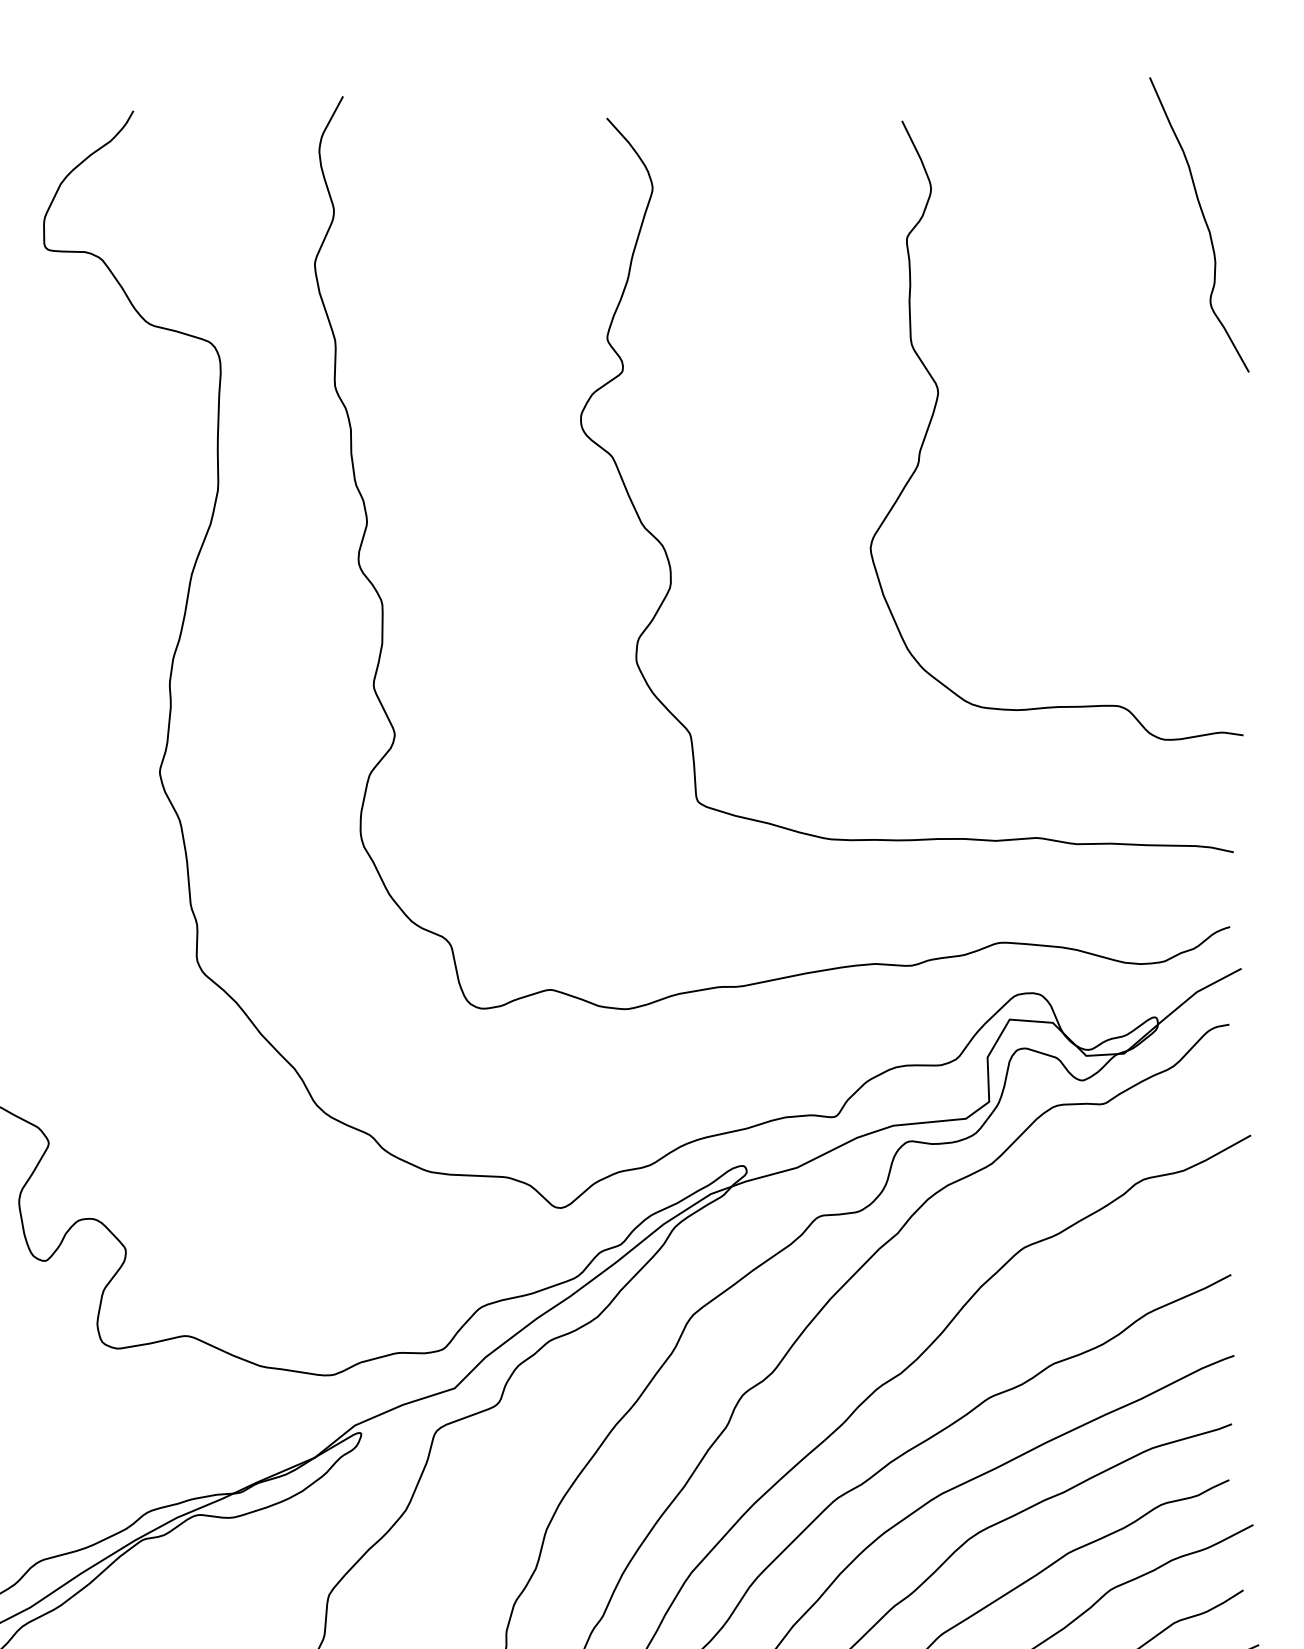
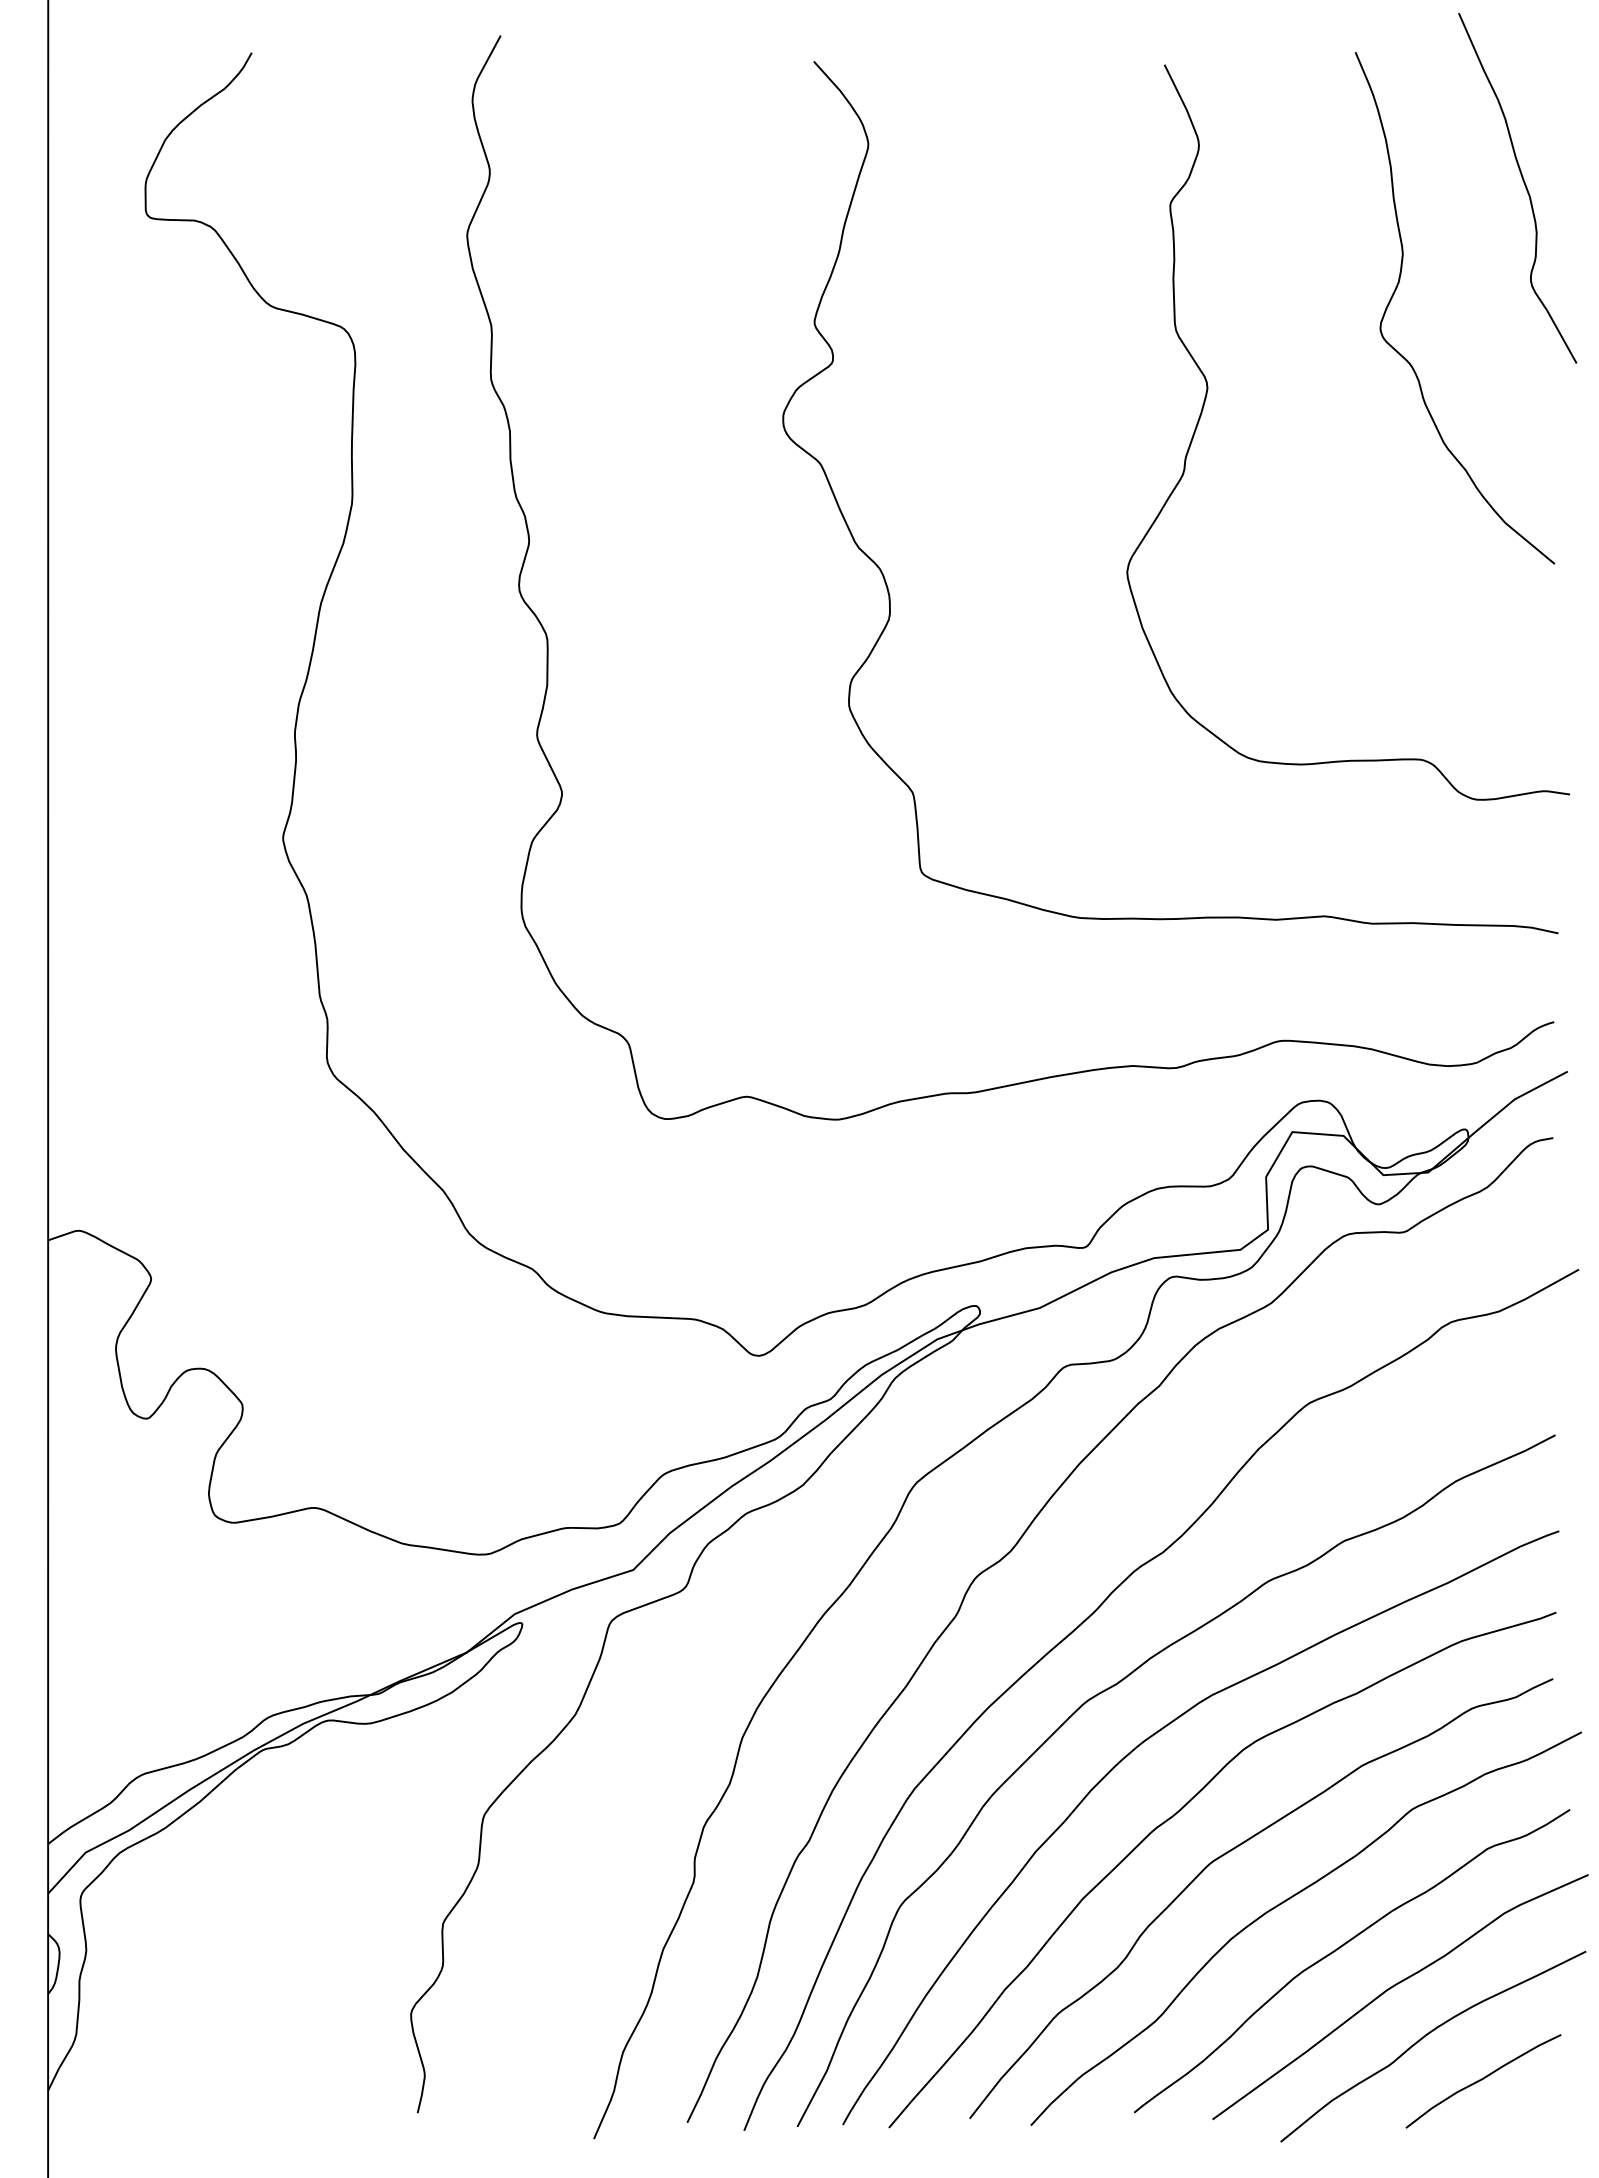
curve: (1098, 309) -> (1397, 288), added

